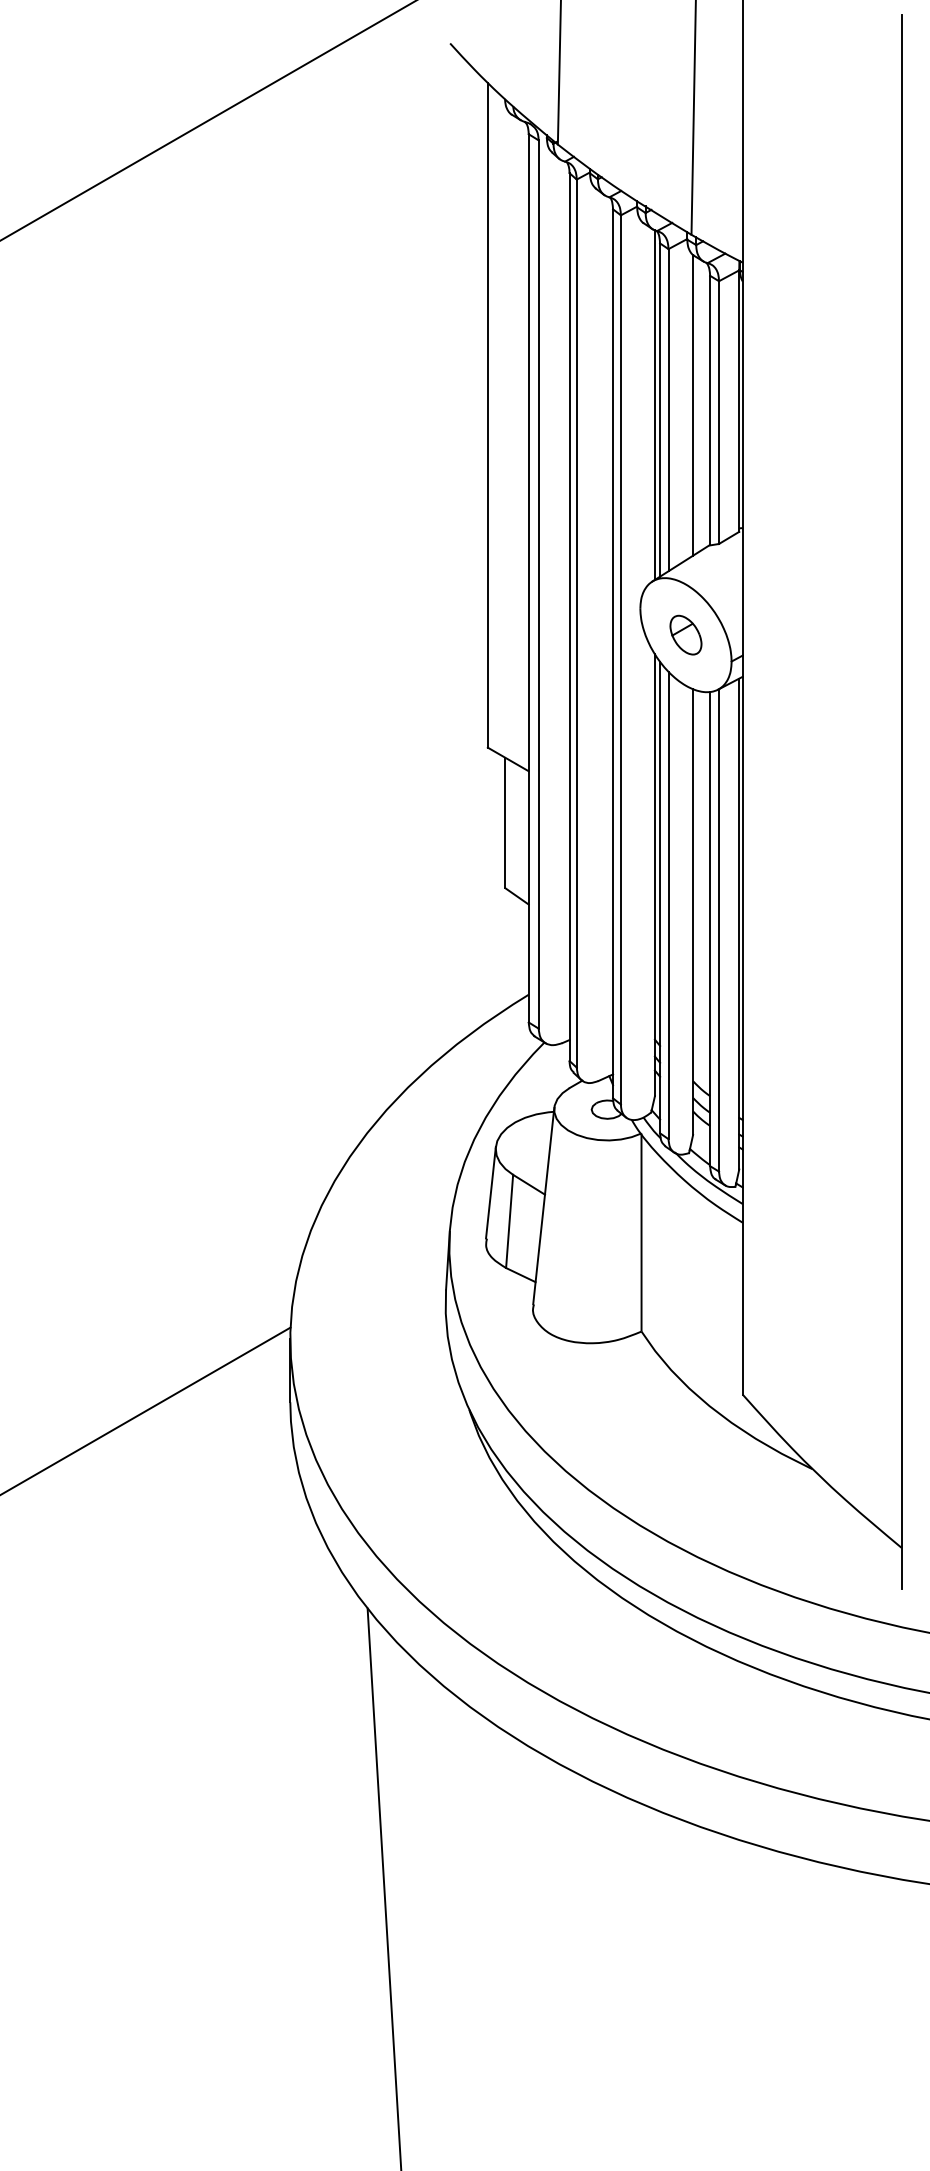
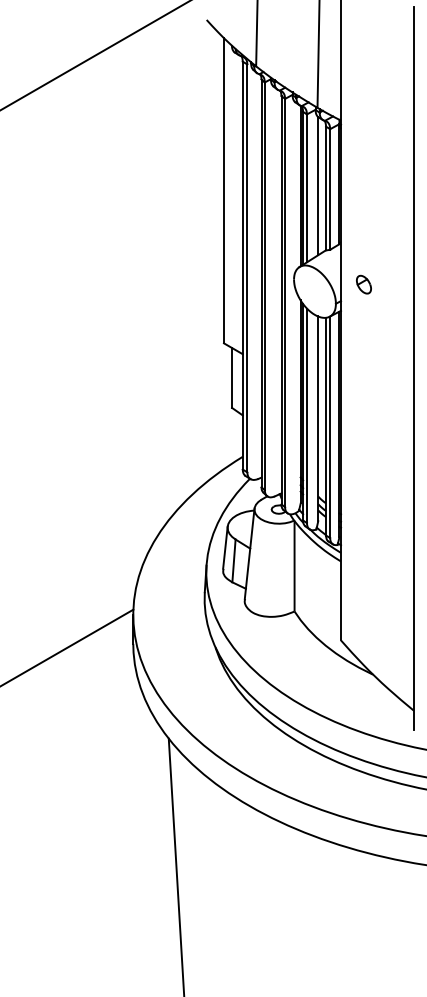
part: (684, 634) -> (363, 284), moved

